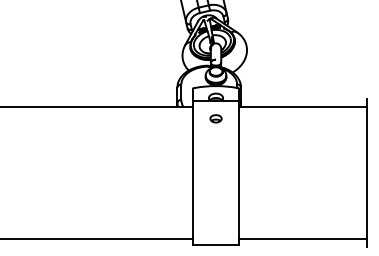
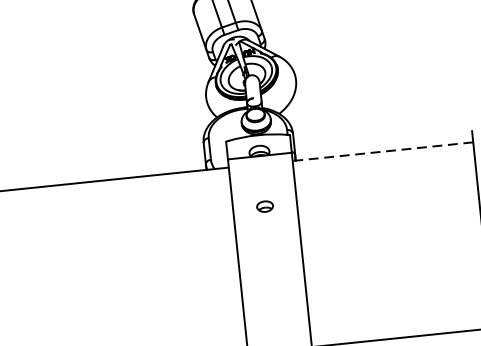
line: (302, 106) -> (382, 151), solid -> dashed
part: (215, 118) -> (264, 206), moved

